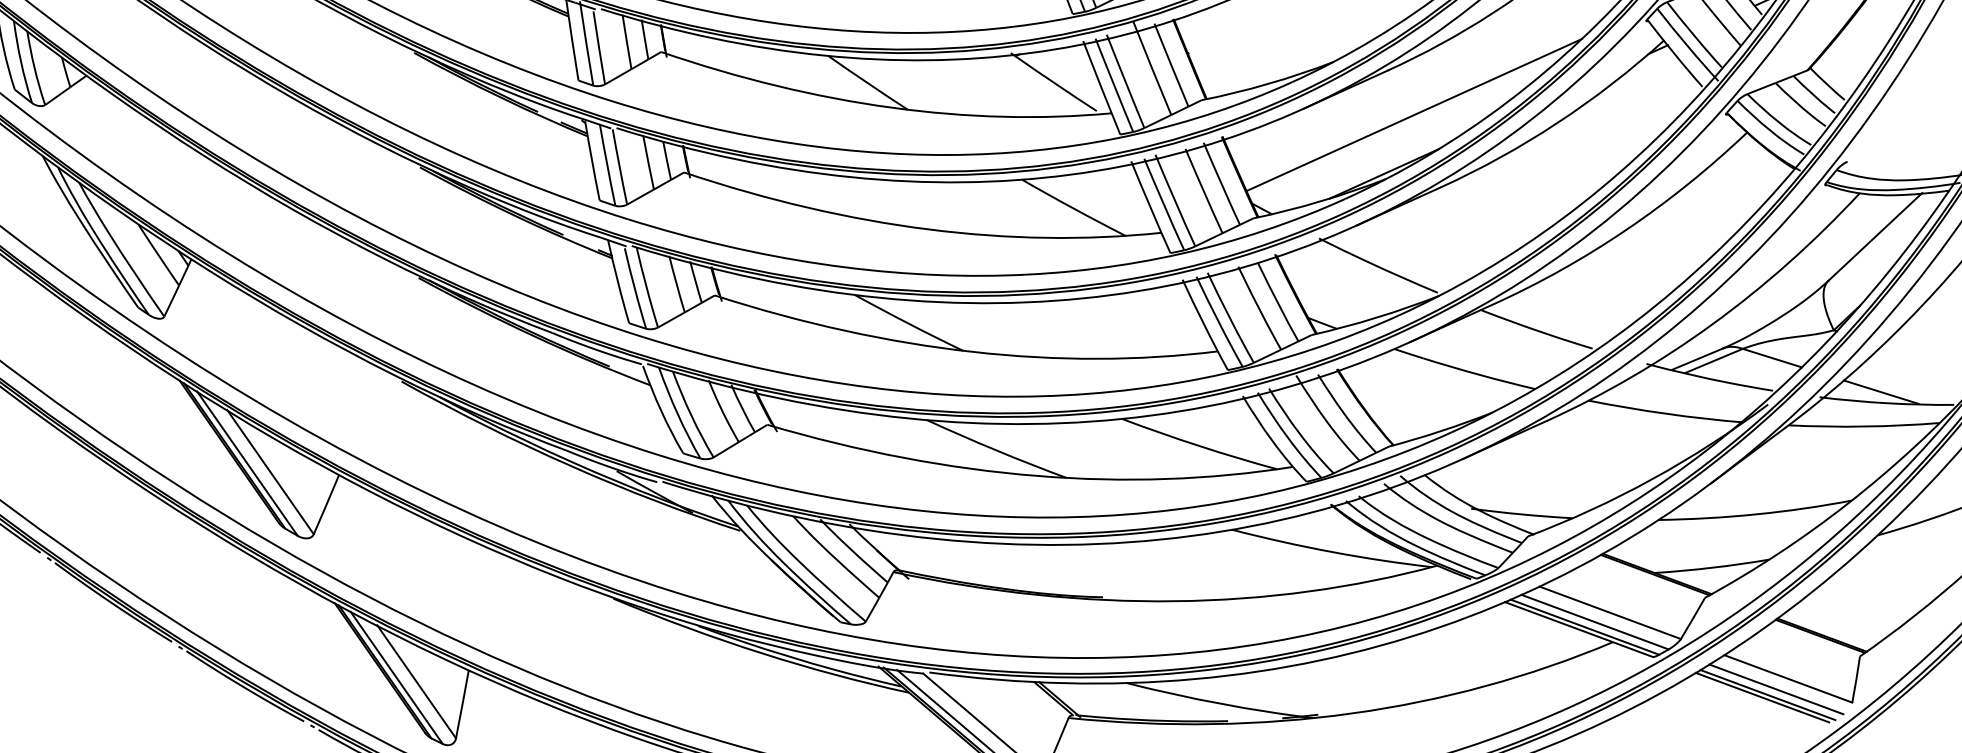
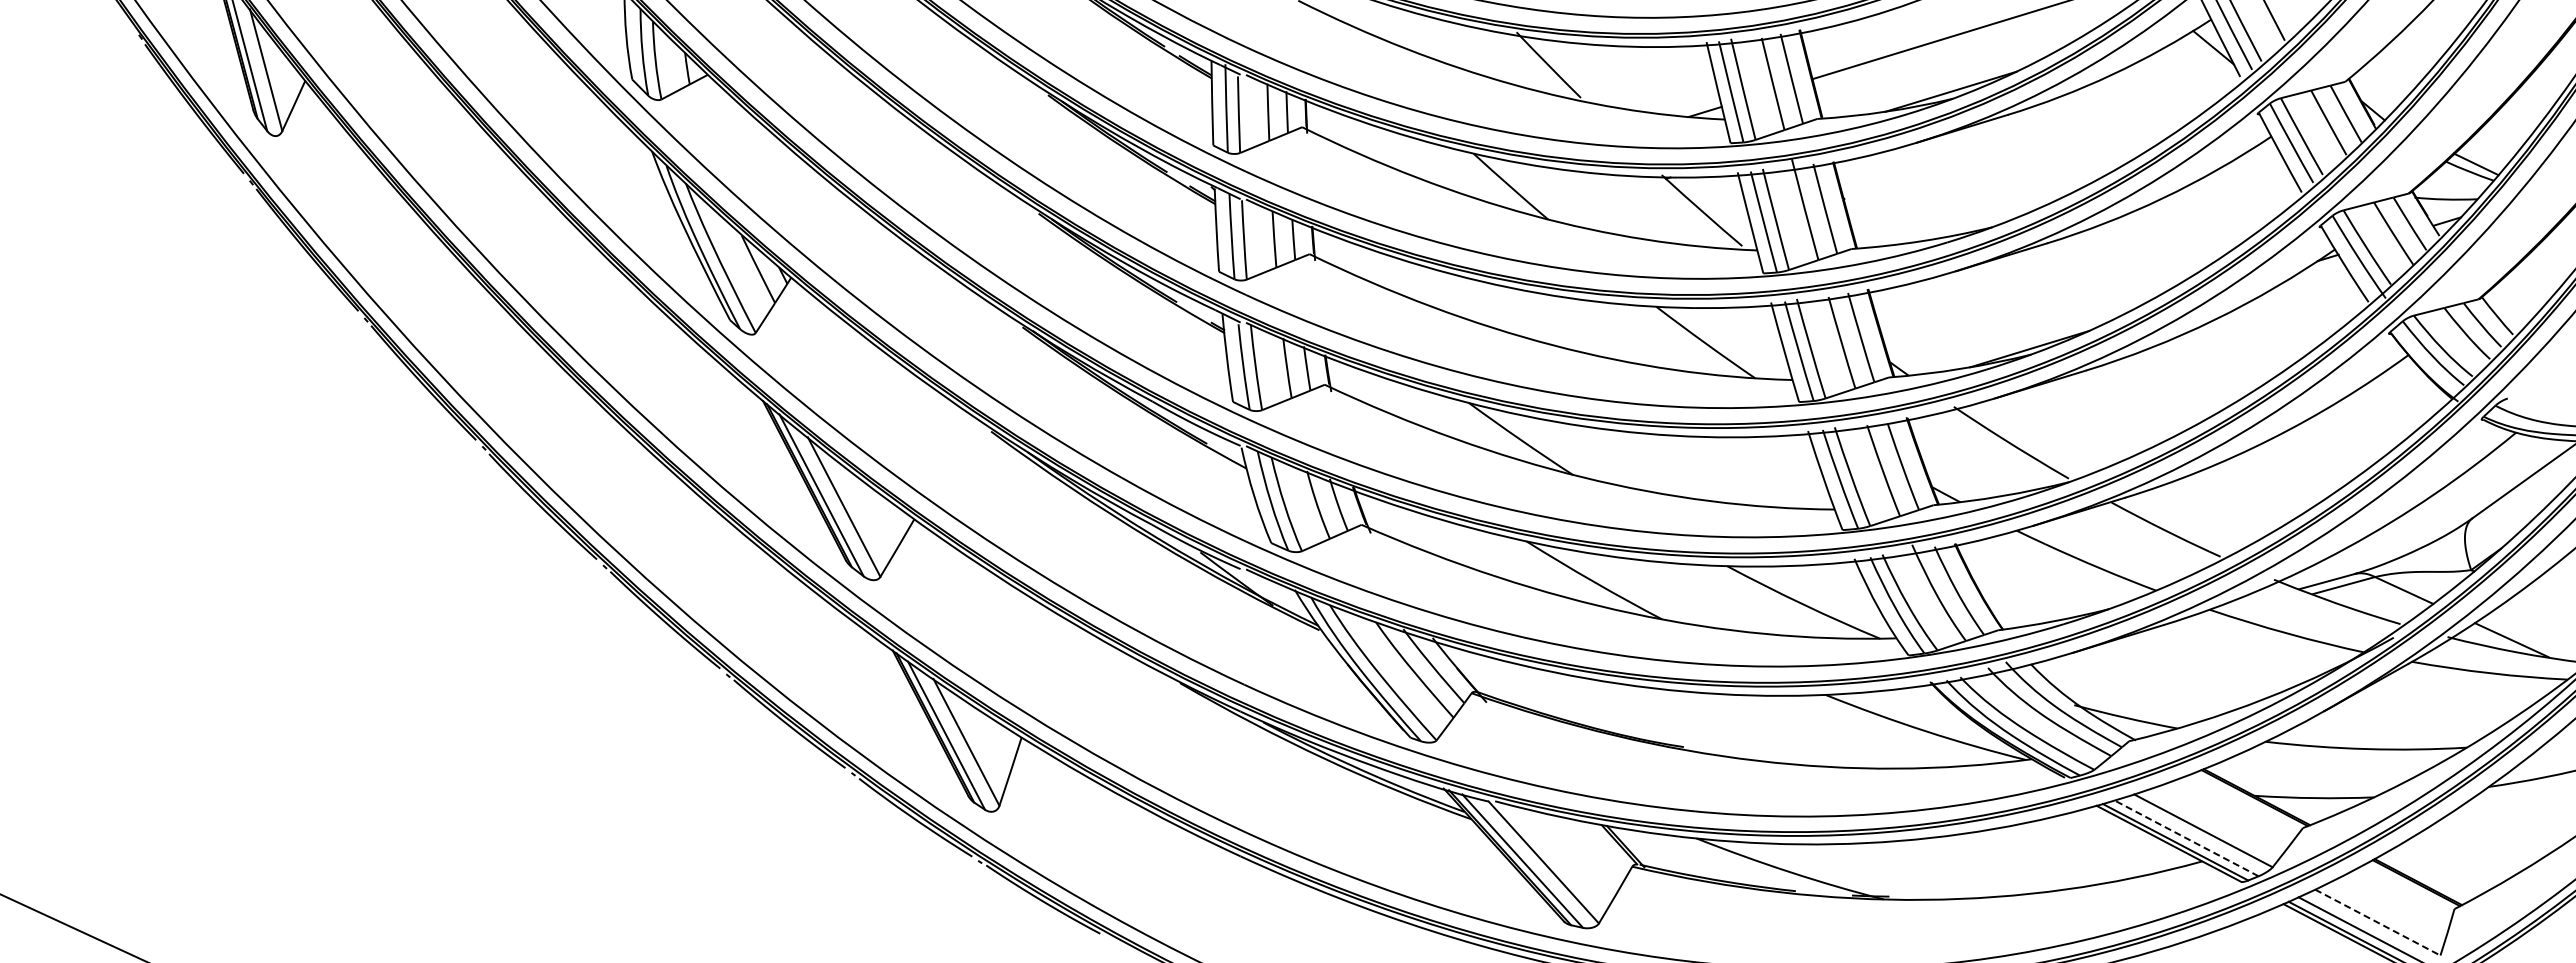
line: (1414, 114) -> (2068, 292), removed
line: (1594, 622) -> (2186, 838), solid -> dashed
line: (1788, 678) -> (2377, 922), solid -> dashed

